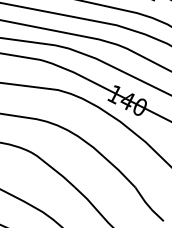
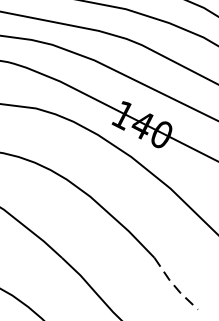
line: (148, 205) -> (174, 285), solid -> dashed

